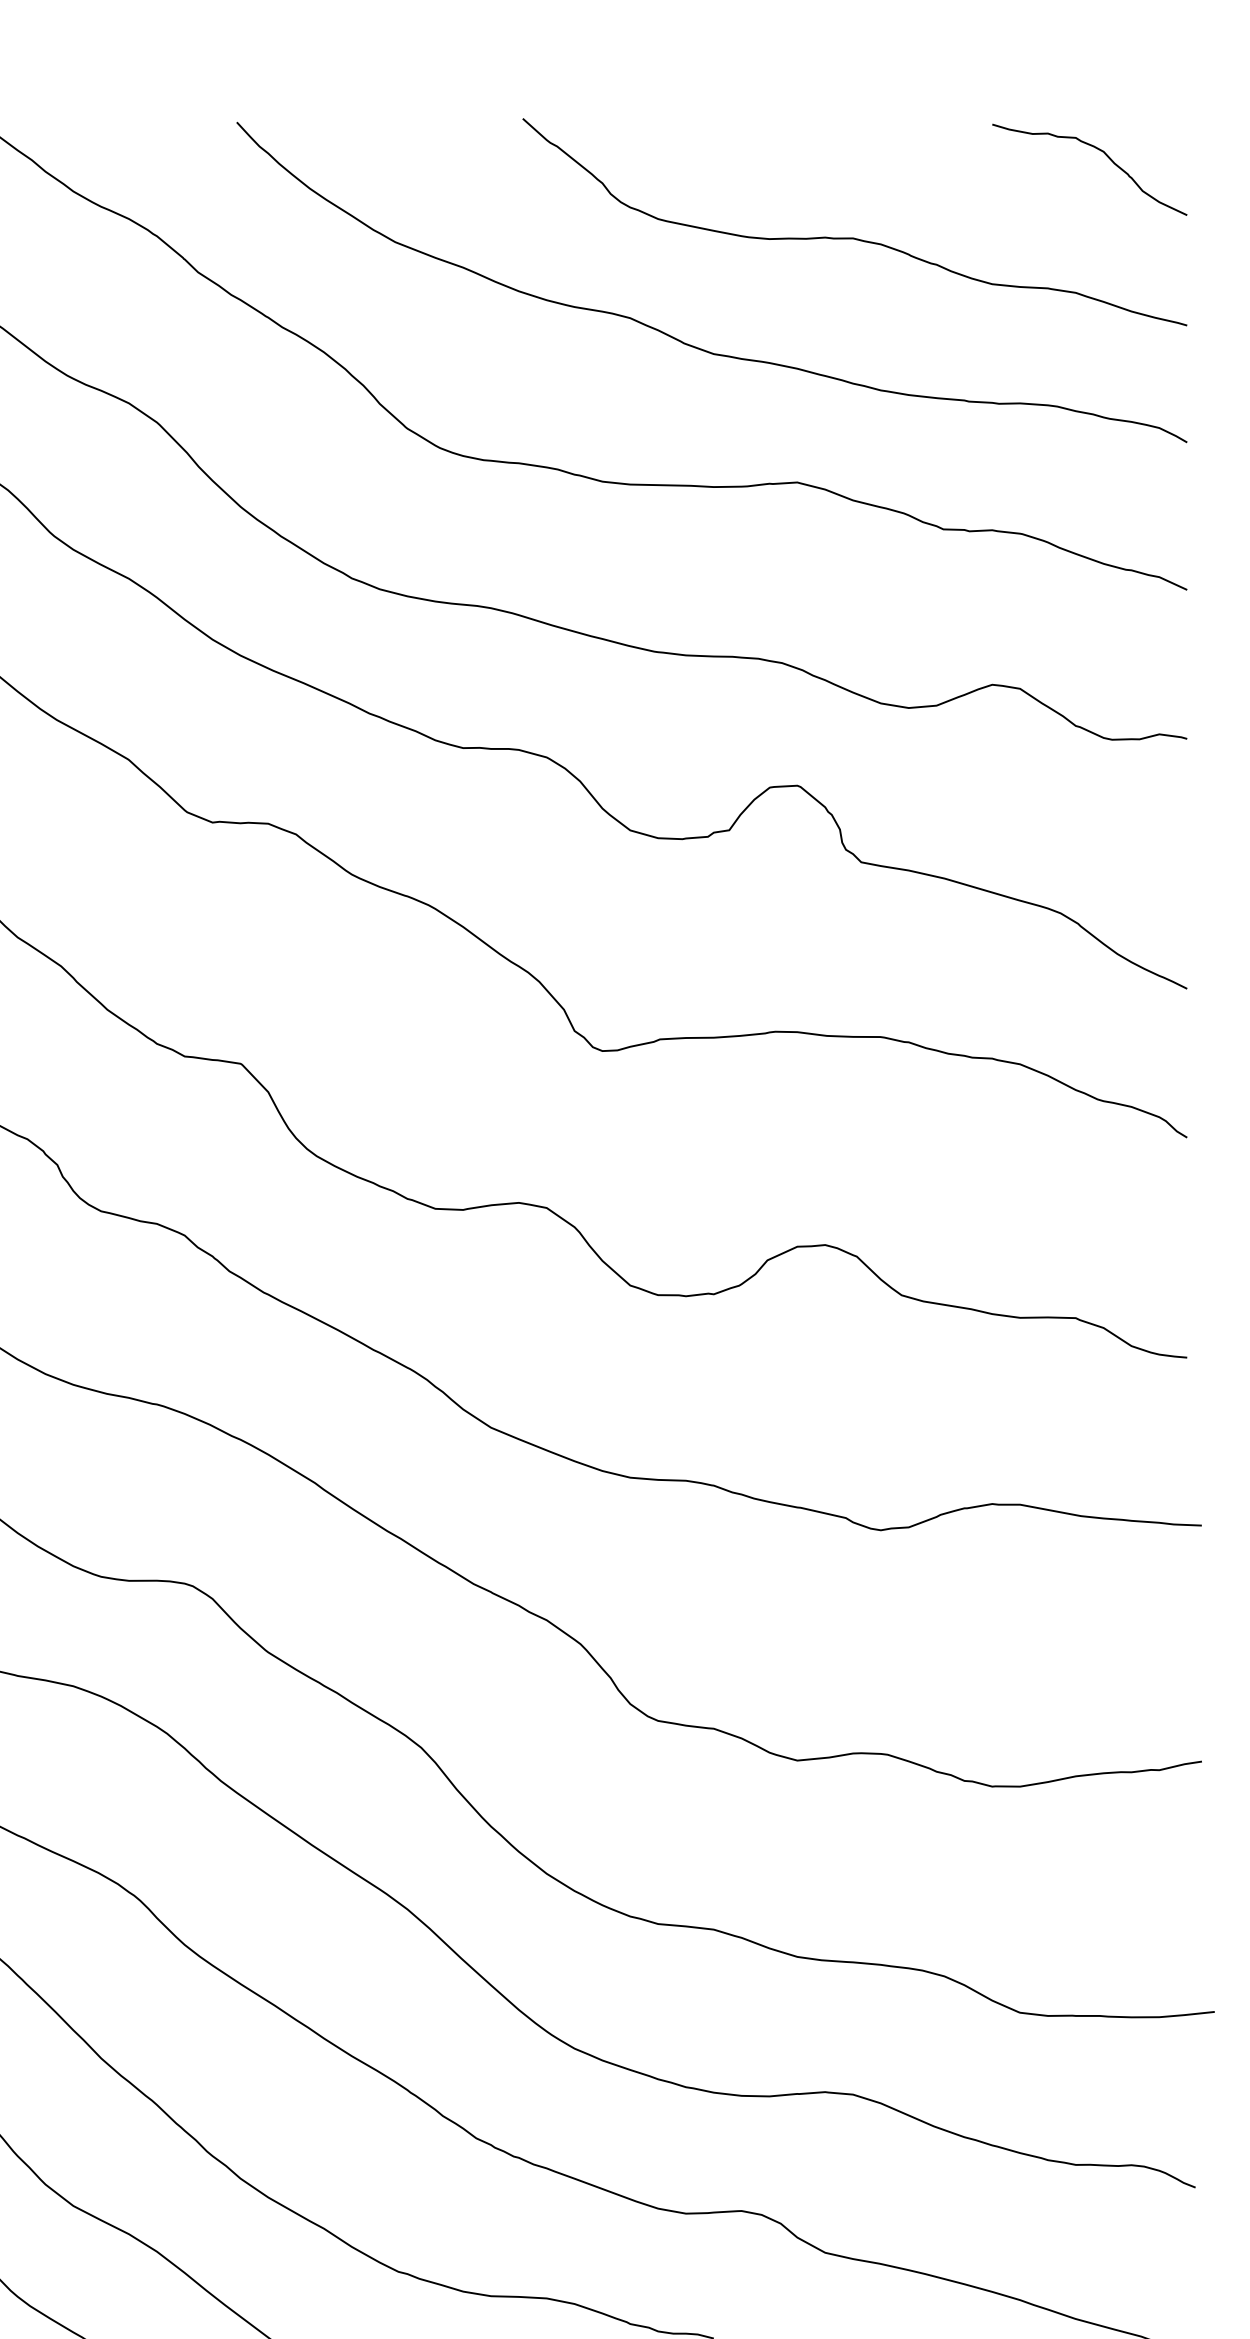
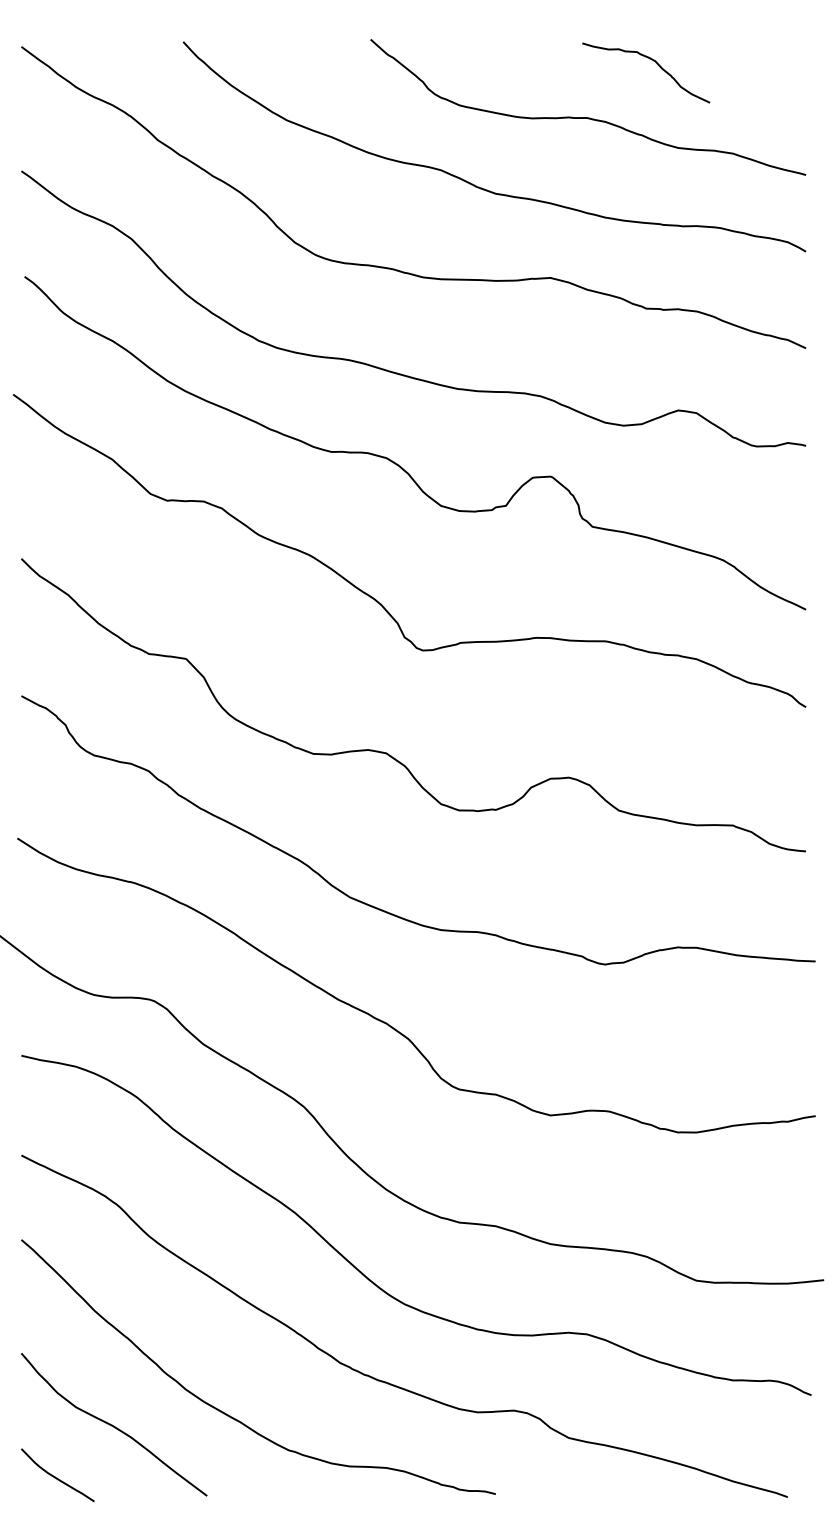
curve: (1097, 150) -> (651, 60), moved

